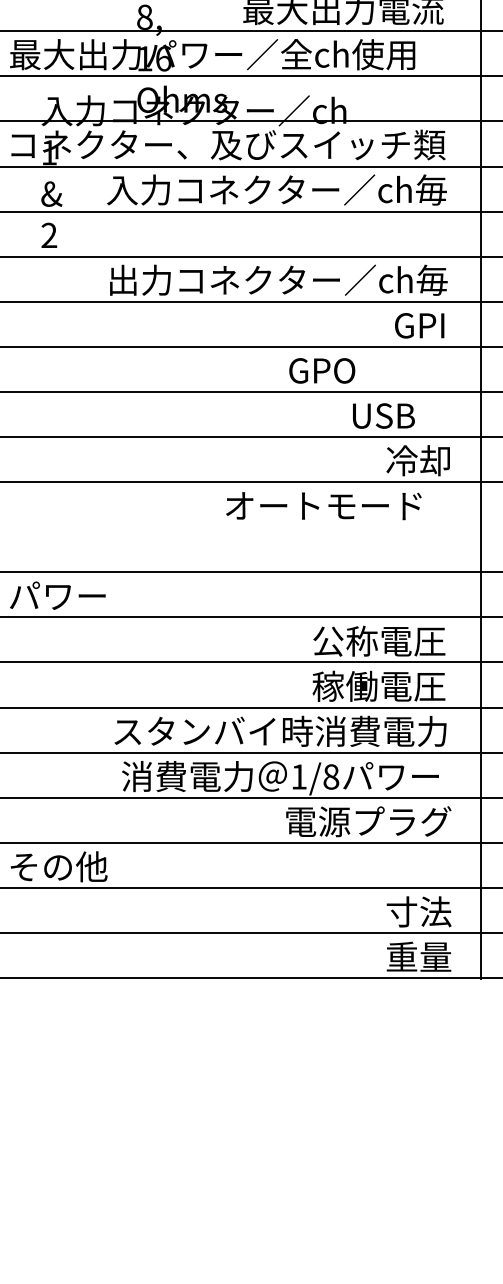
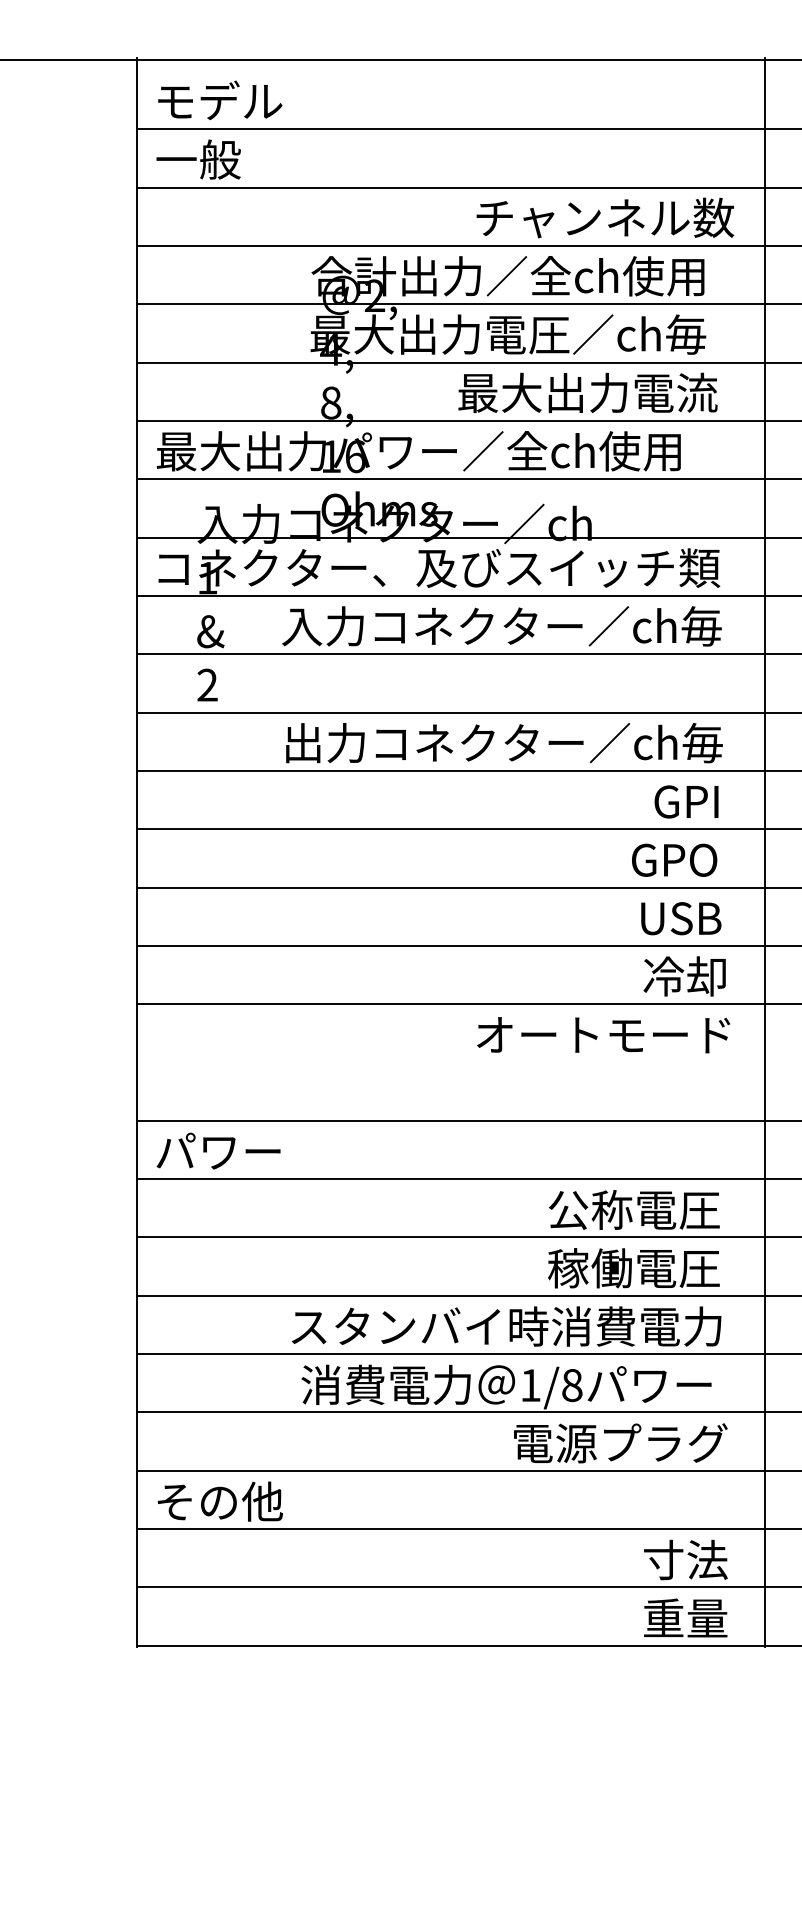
text: (322, 370) -> (674, 859), moved
text: (384, 415) -> (681, 918), moved
text: (323, 506) -> (603, 1035), moved

